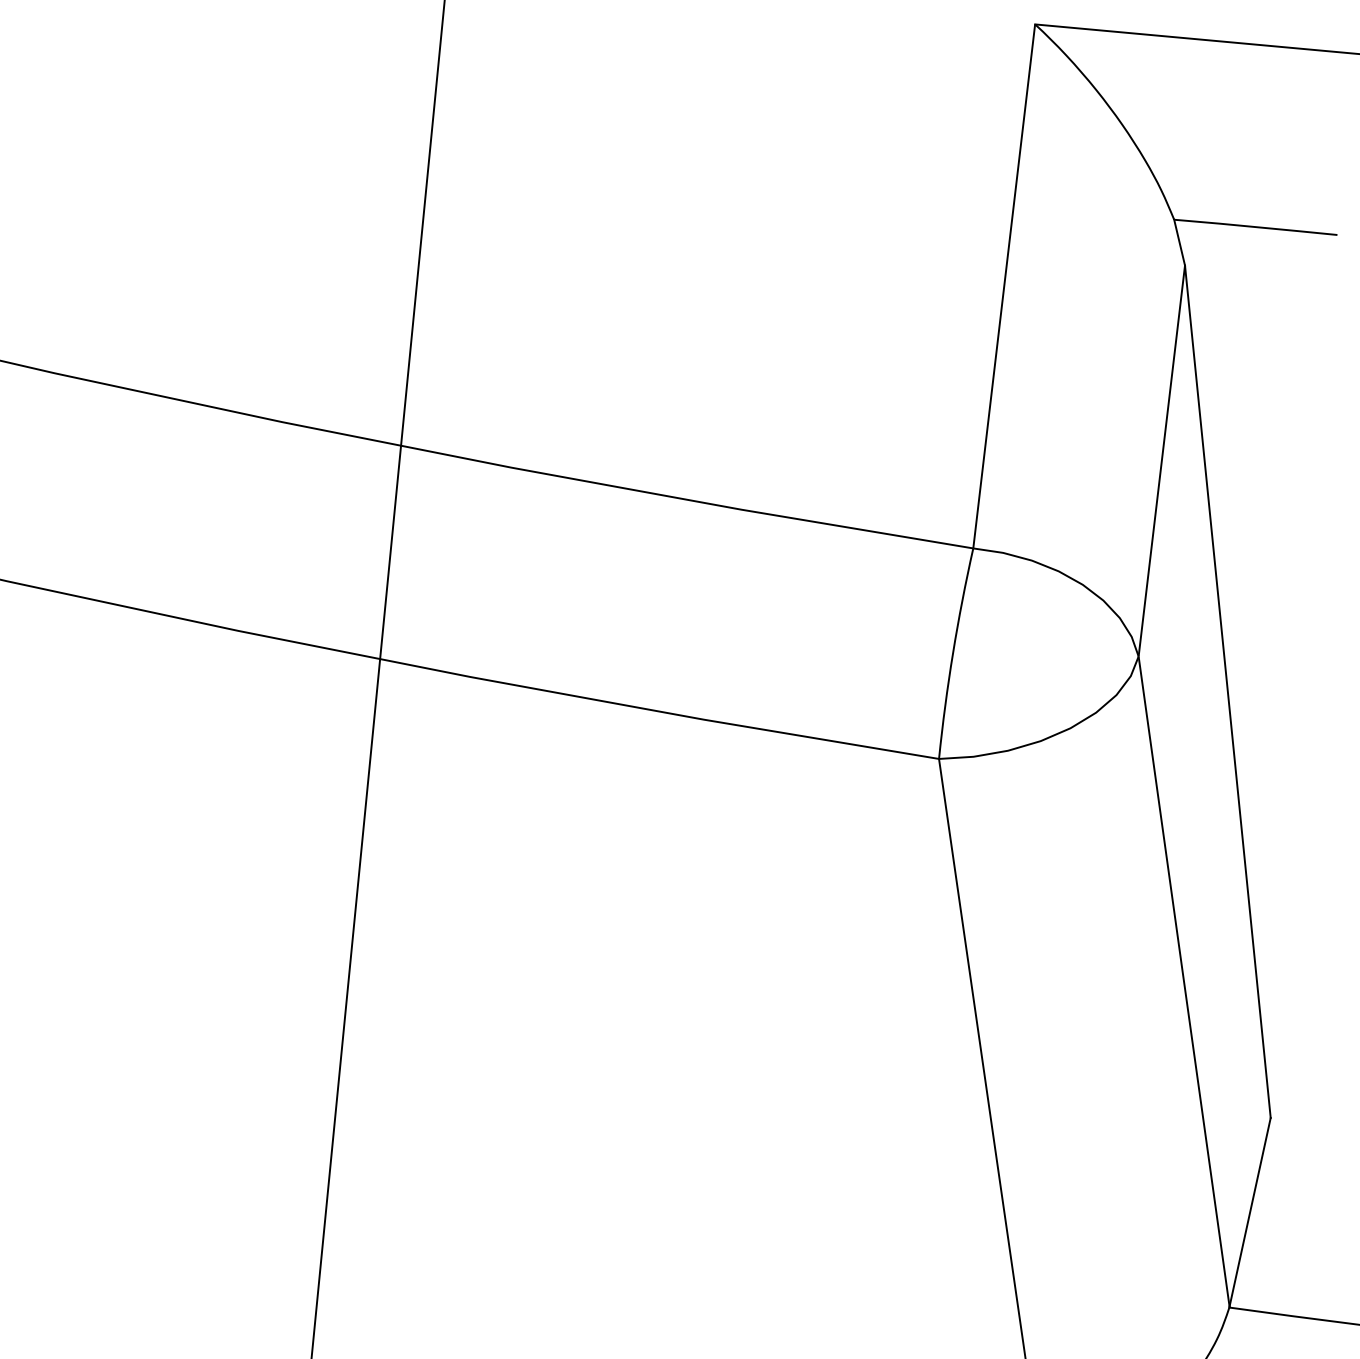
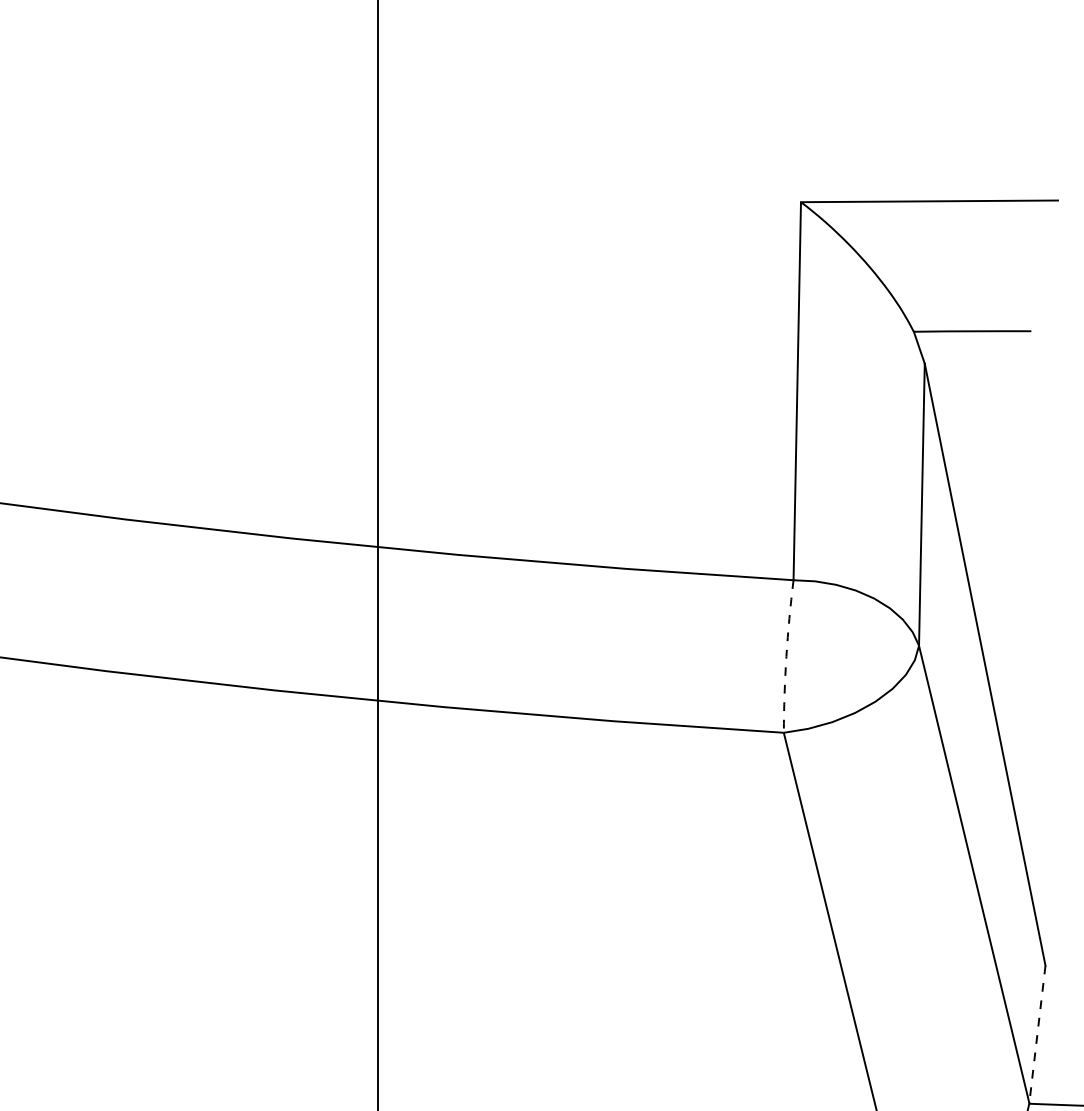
arc: (953, 653) -> (786, 656), solid -> dashed
line: (1250, 1212) -> (1037, 1034), solid -> dashed

